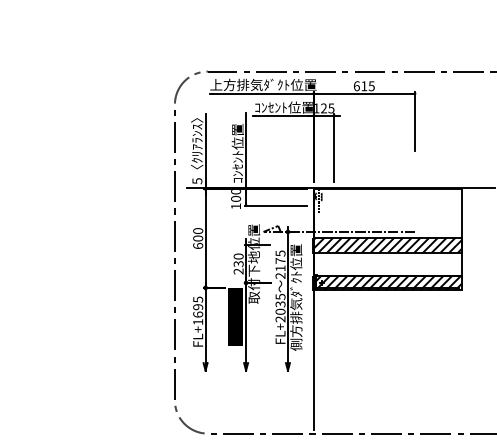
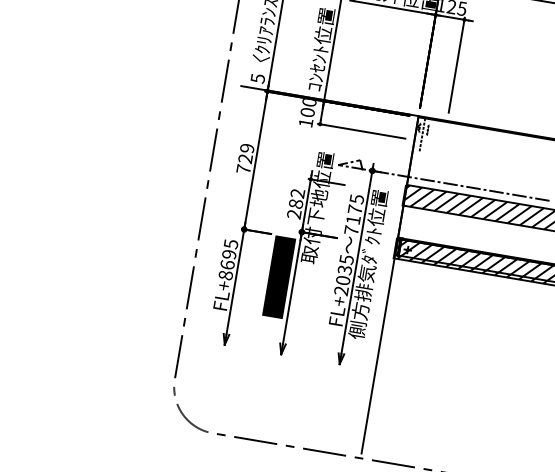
text: (198, 238) -> (245, 158), 600 -> 729
text: (238, 260) -> (296, 199), 230 -> 282
text: (280, 275) -> (351, 229), 2175 -> 7175
text: (198, 322) -> (226, 276), FL+1695 -> FL+8695

